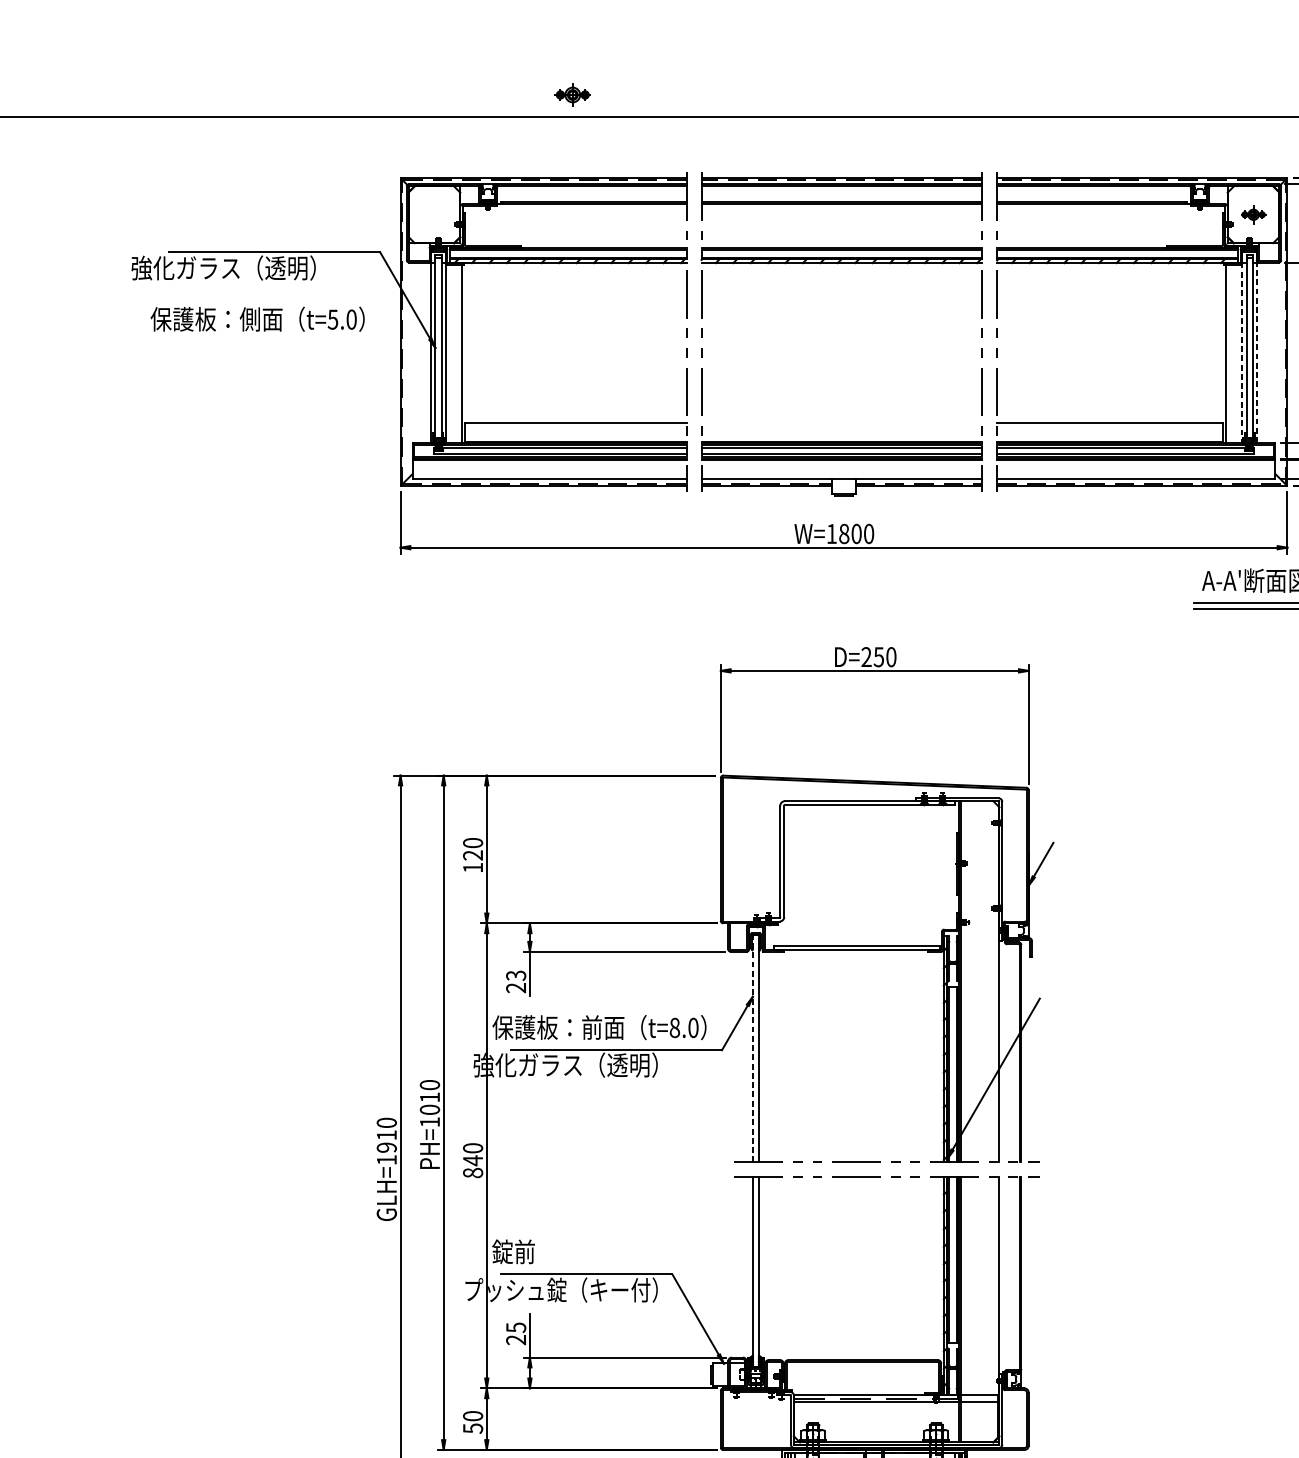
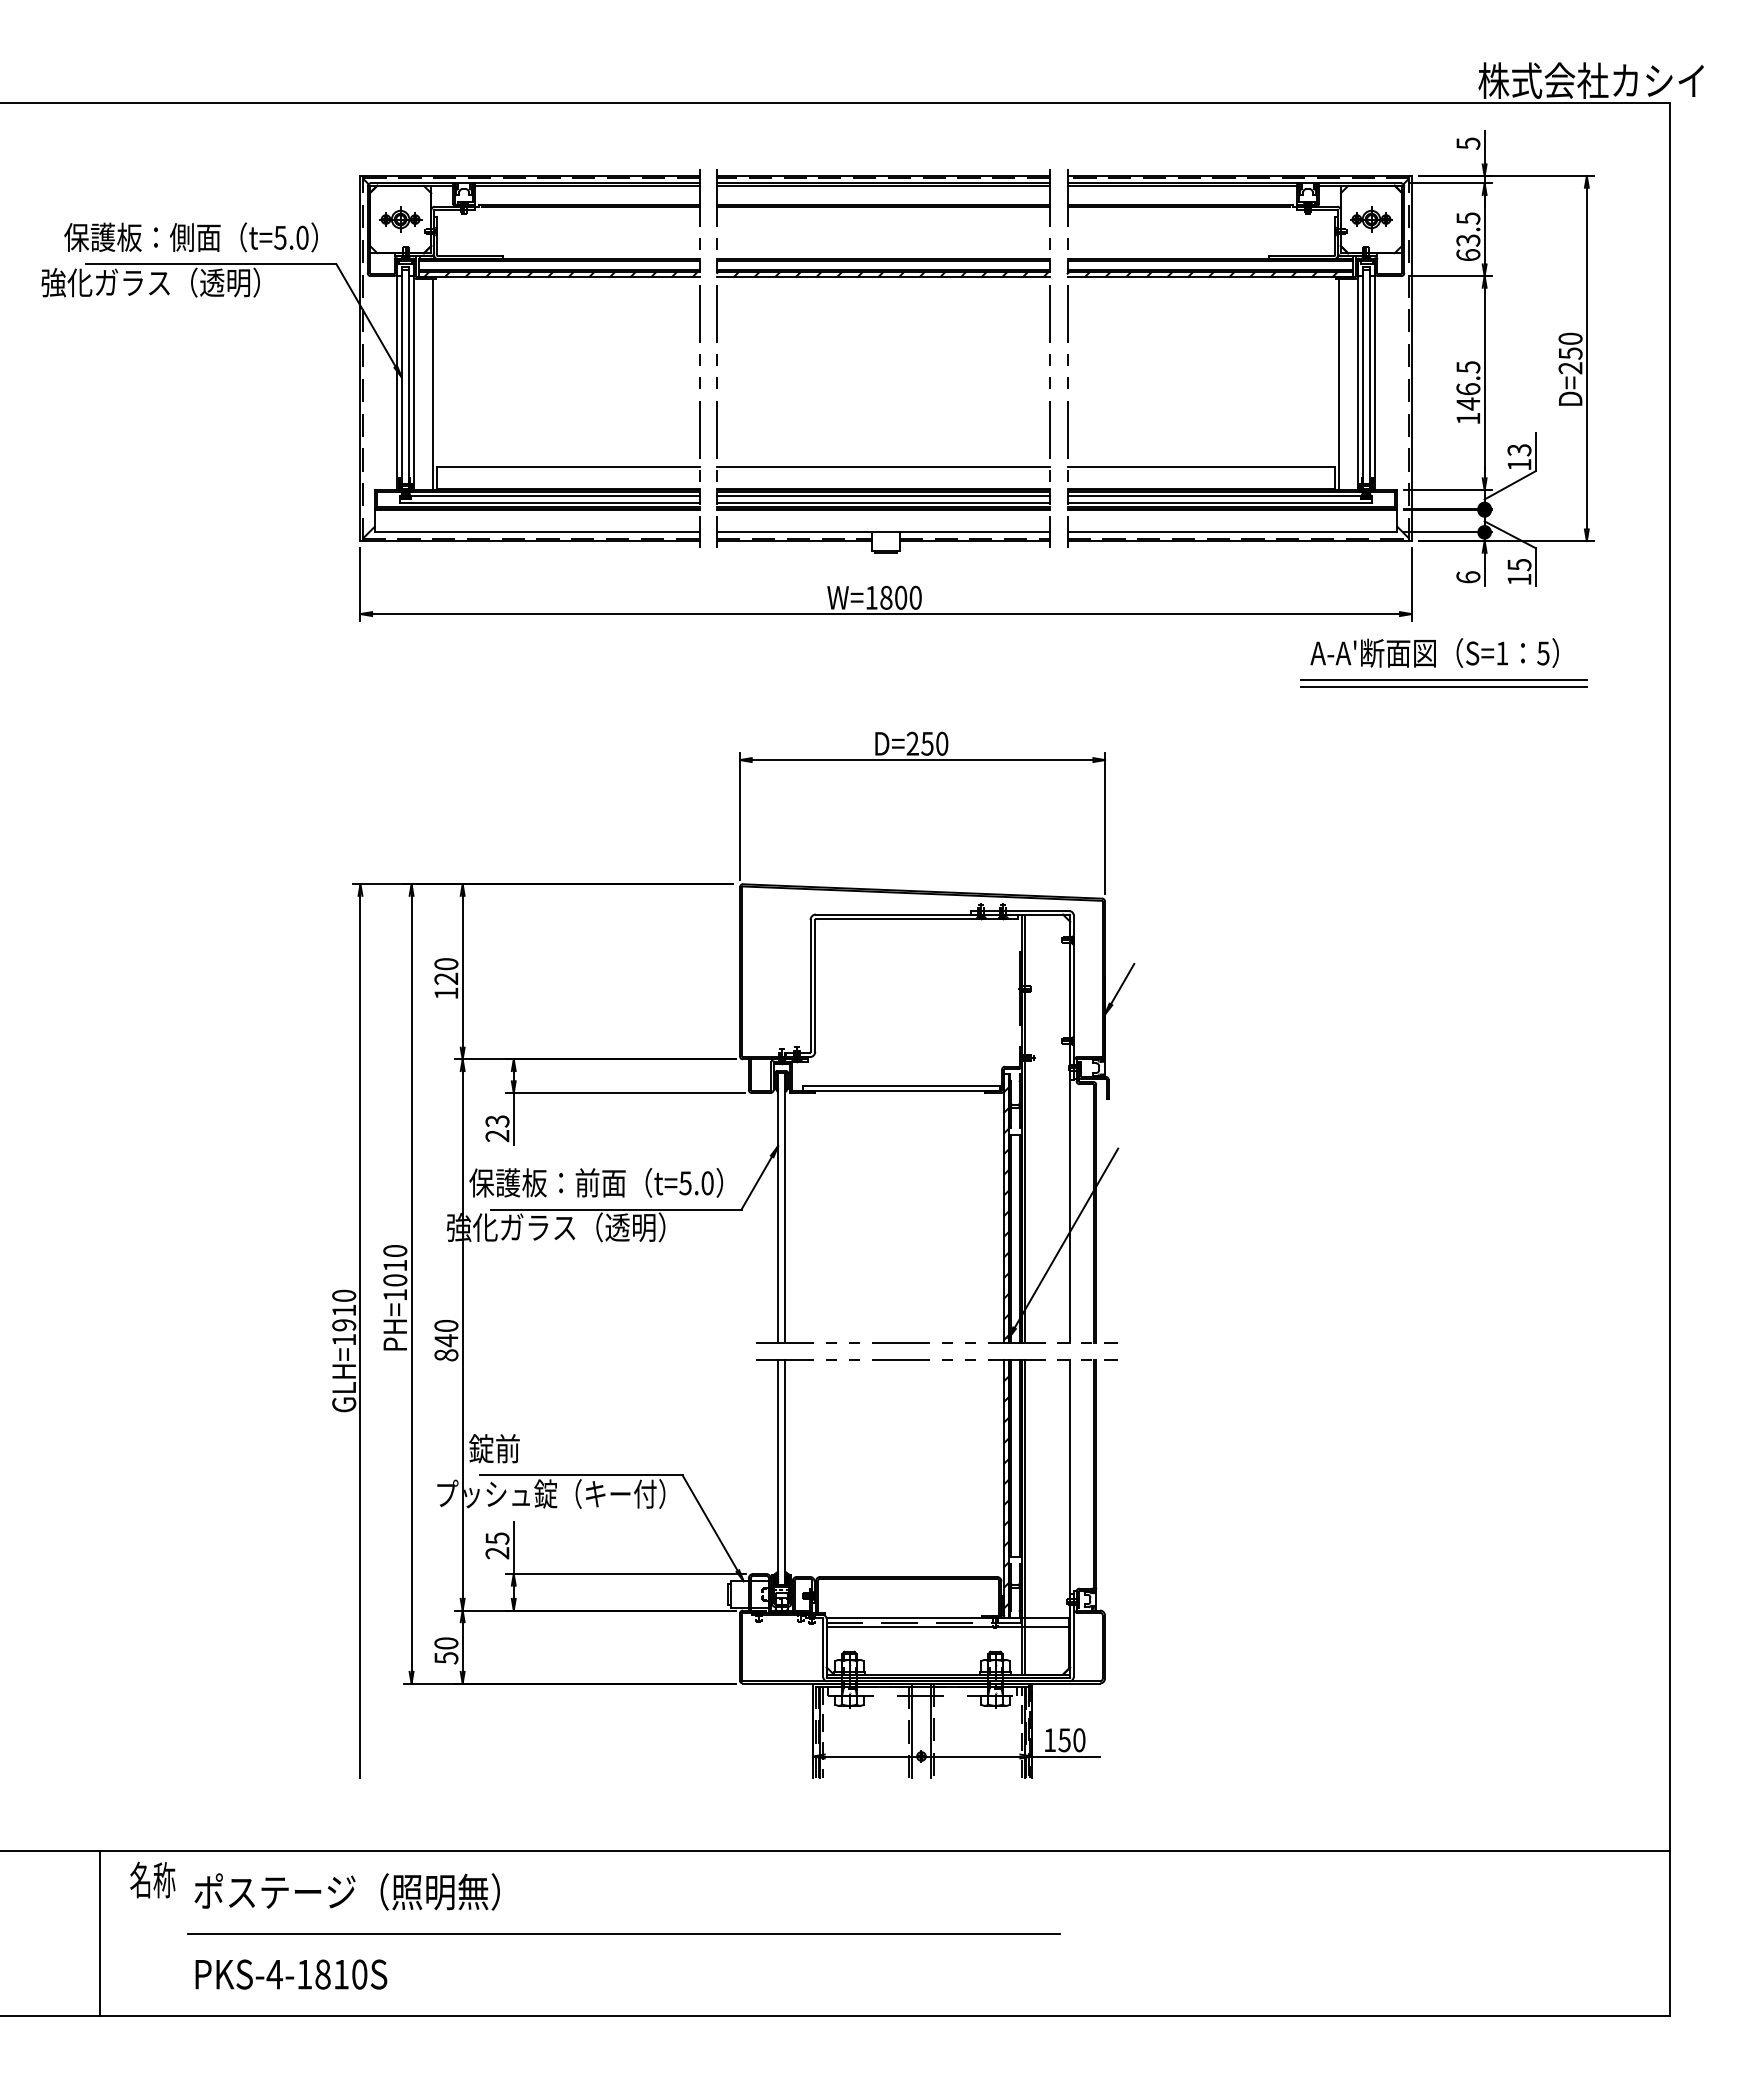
part: (572, 94) -> (400, 219), moved
part: (1253, 214) -> (1371, 219), size x1.43
text: (257, 319) -> (190, 237), moved
line: (1242, 353) -> (1358, 383), dashed -> solid
line: (1256, 353) -> (1375, 383), dashed -> solid
line: (841, 423) -> (883, 466), added
text: (674, 1028) -> (685, 1183), t=8.0 -> t=5.0
line: (753, 1048) -> (778, 1207), dashed -> solid

